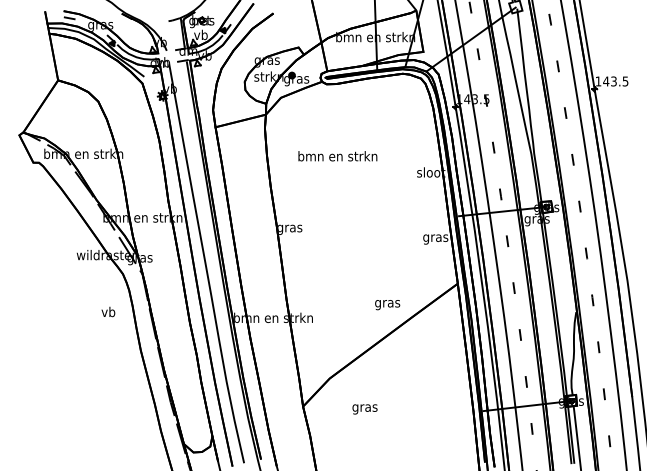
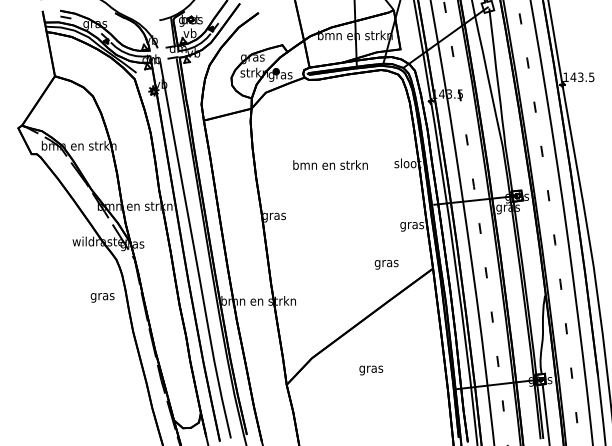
text: (337, 155) -> (330, 164), moved
text: (387, 304) -> (386, 264), moved
text: (108, 313) -> (102, 296), vb -> gras
text: (365, 409) -> (371, 370), moved

